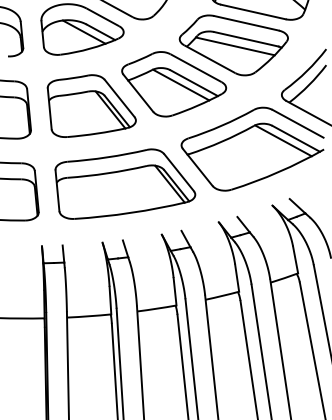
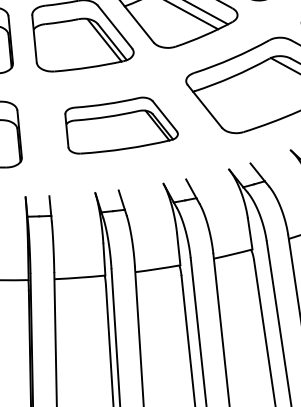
part: (125, 183) -> (121, 124), size x0.7

